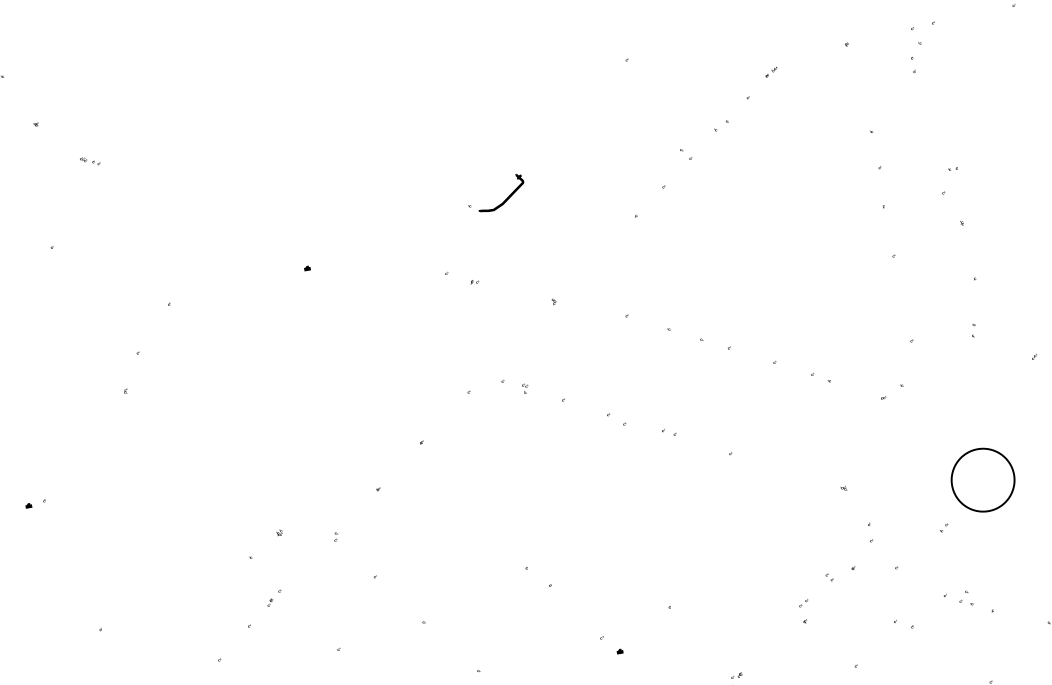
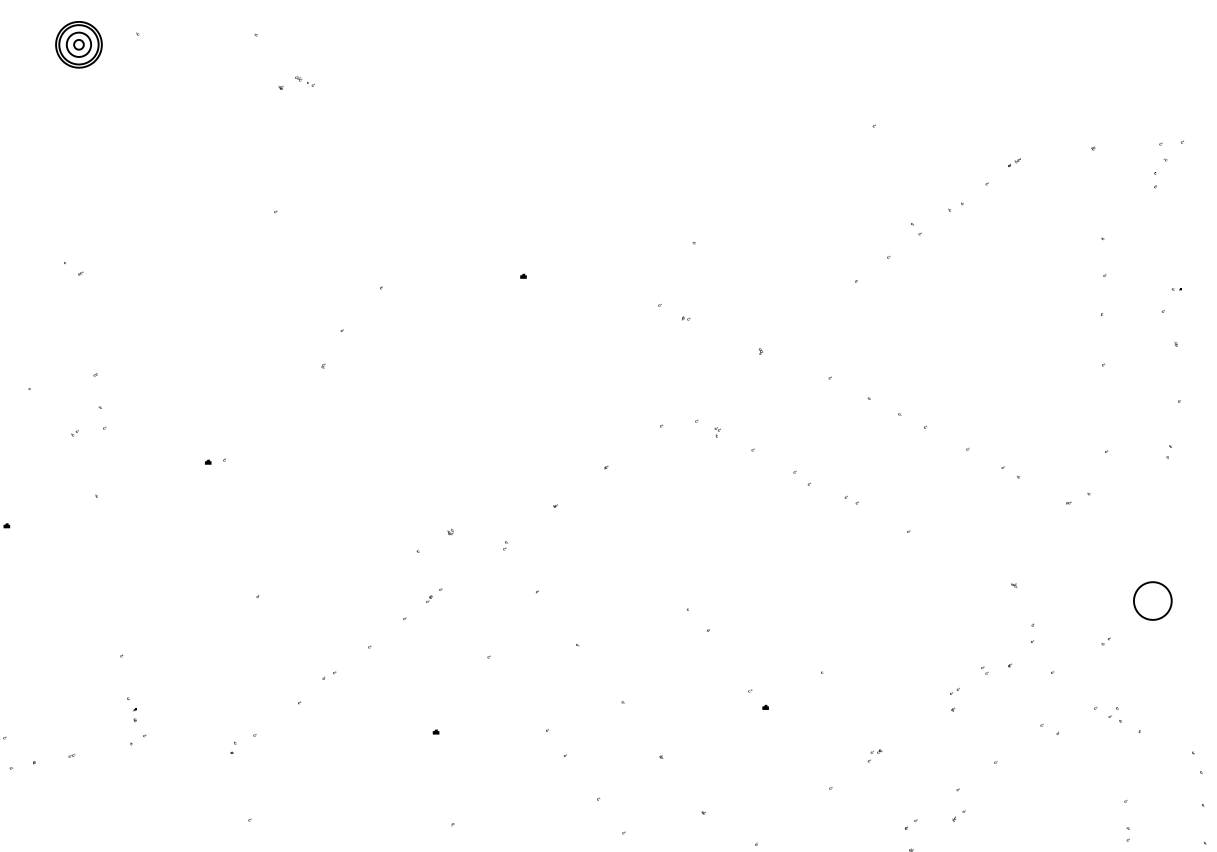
part: (89, 161) -> (304, 81), moved
part: (507, 197) -> (732, 240), removed
part: (982, 479) -> (1152, 600), size x0.6

